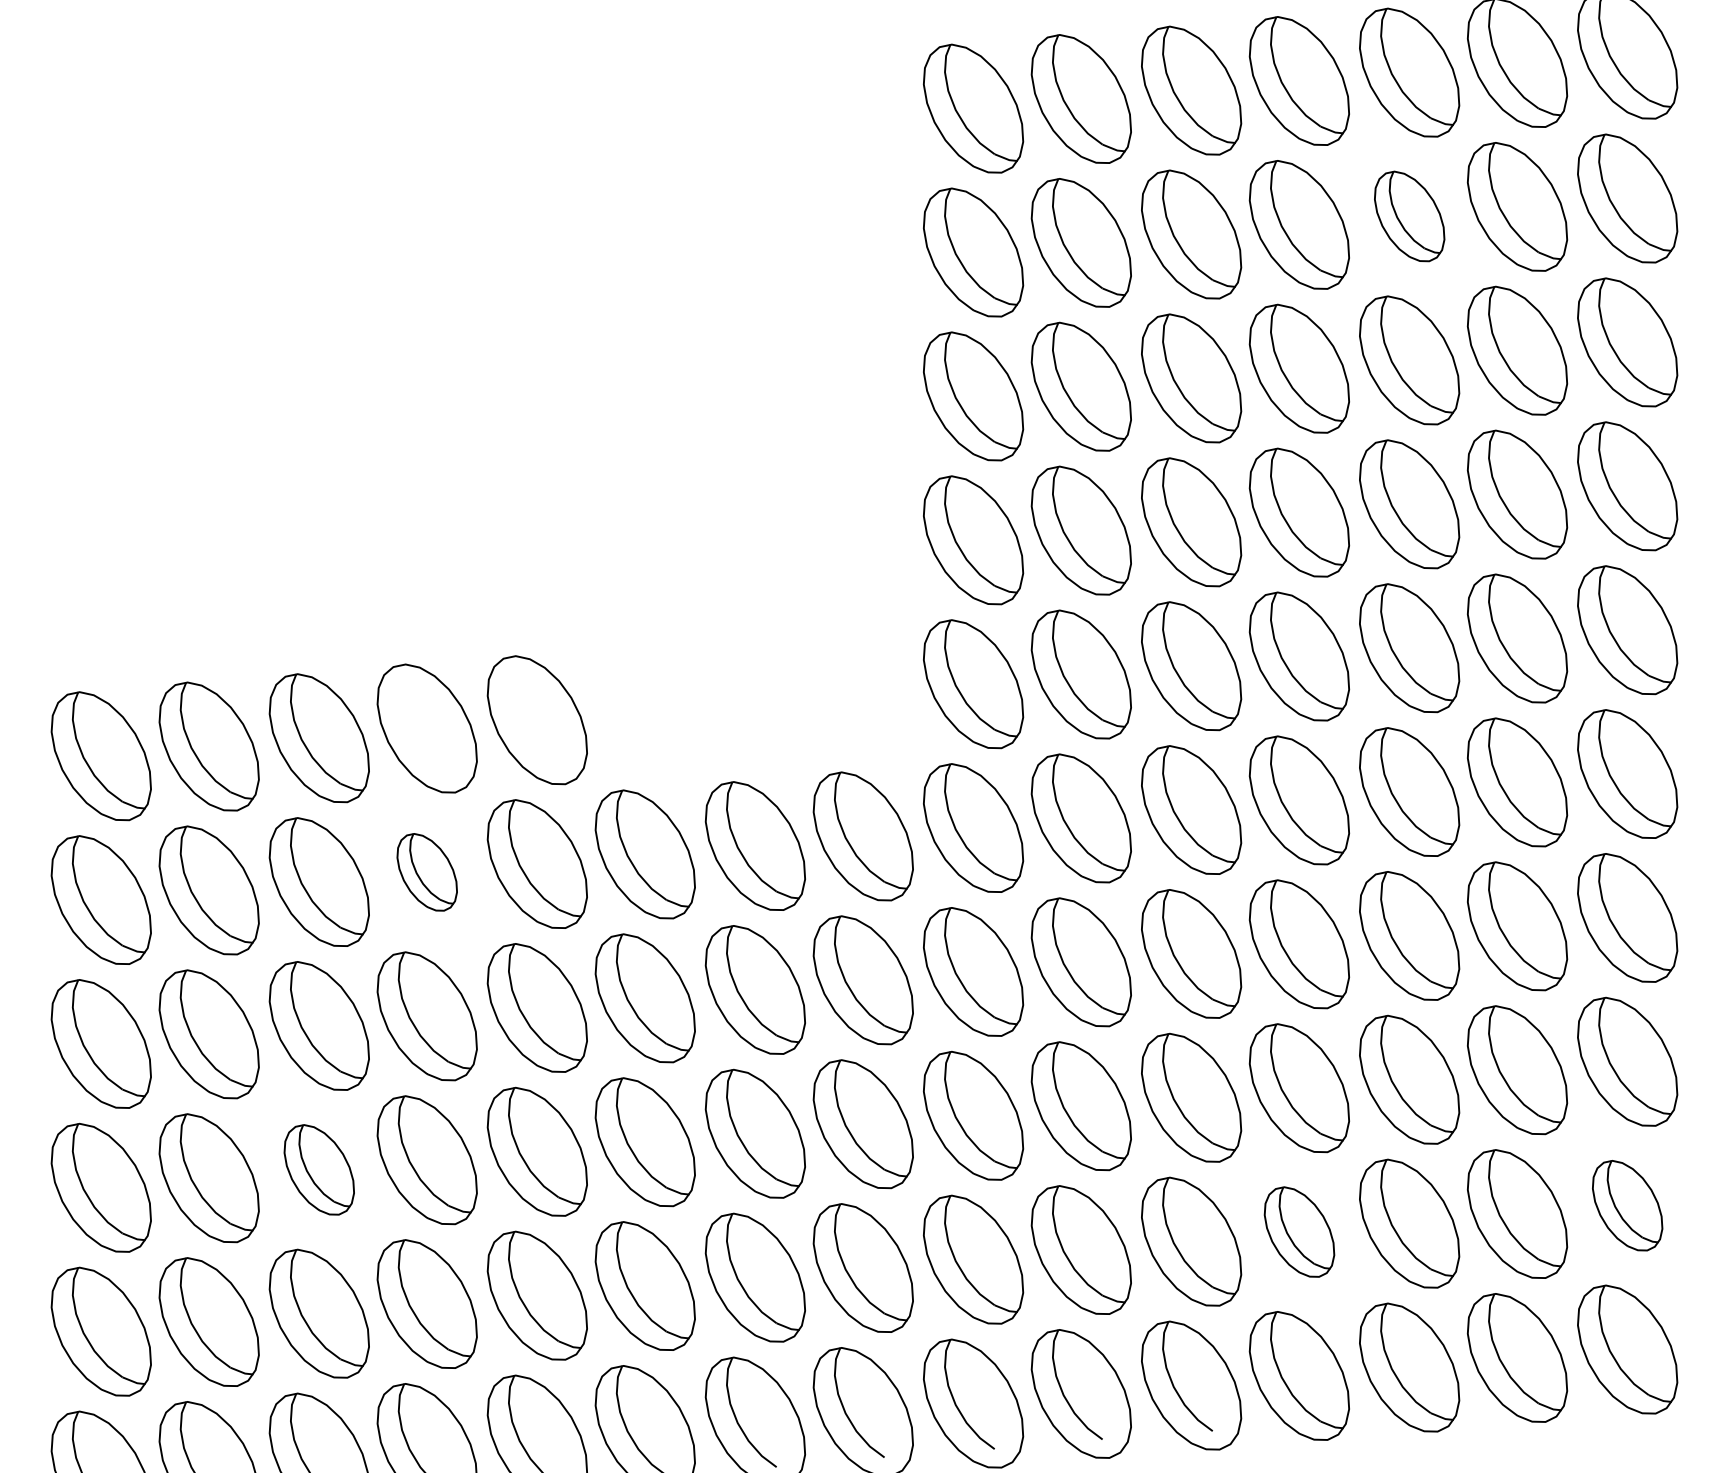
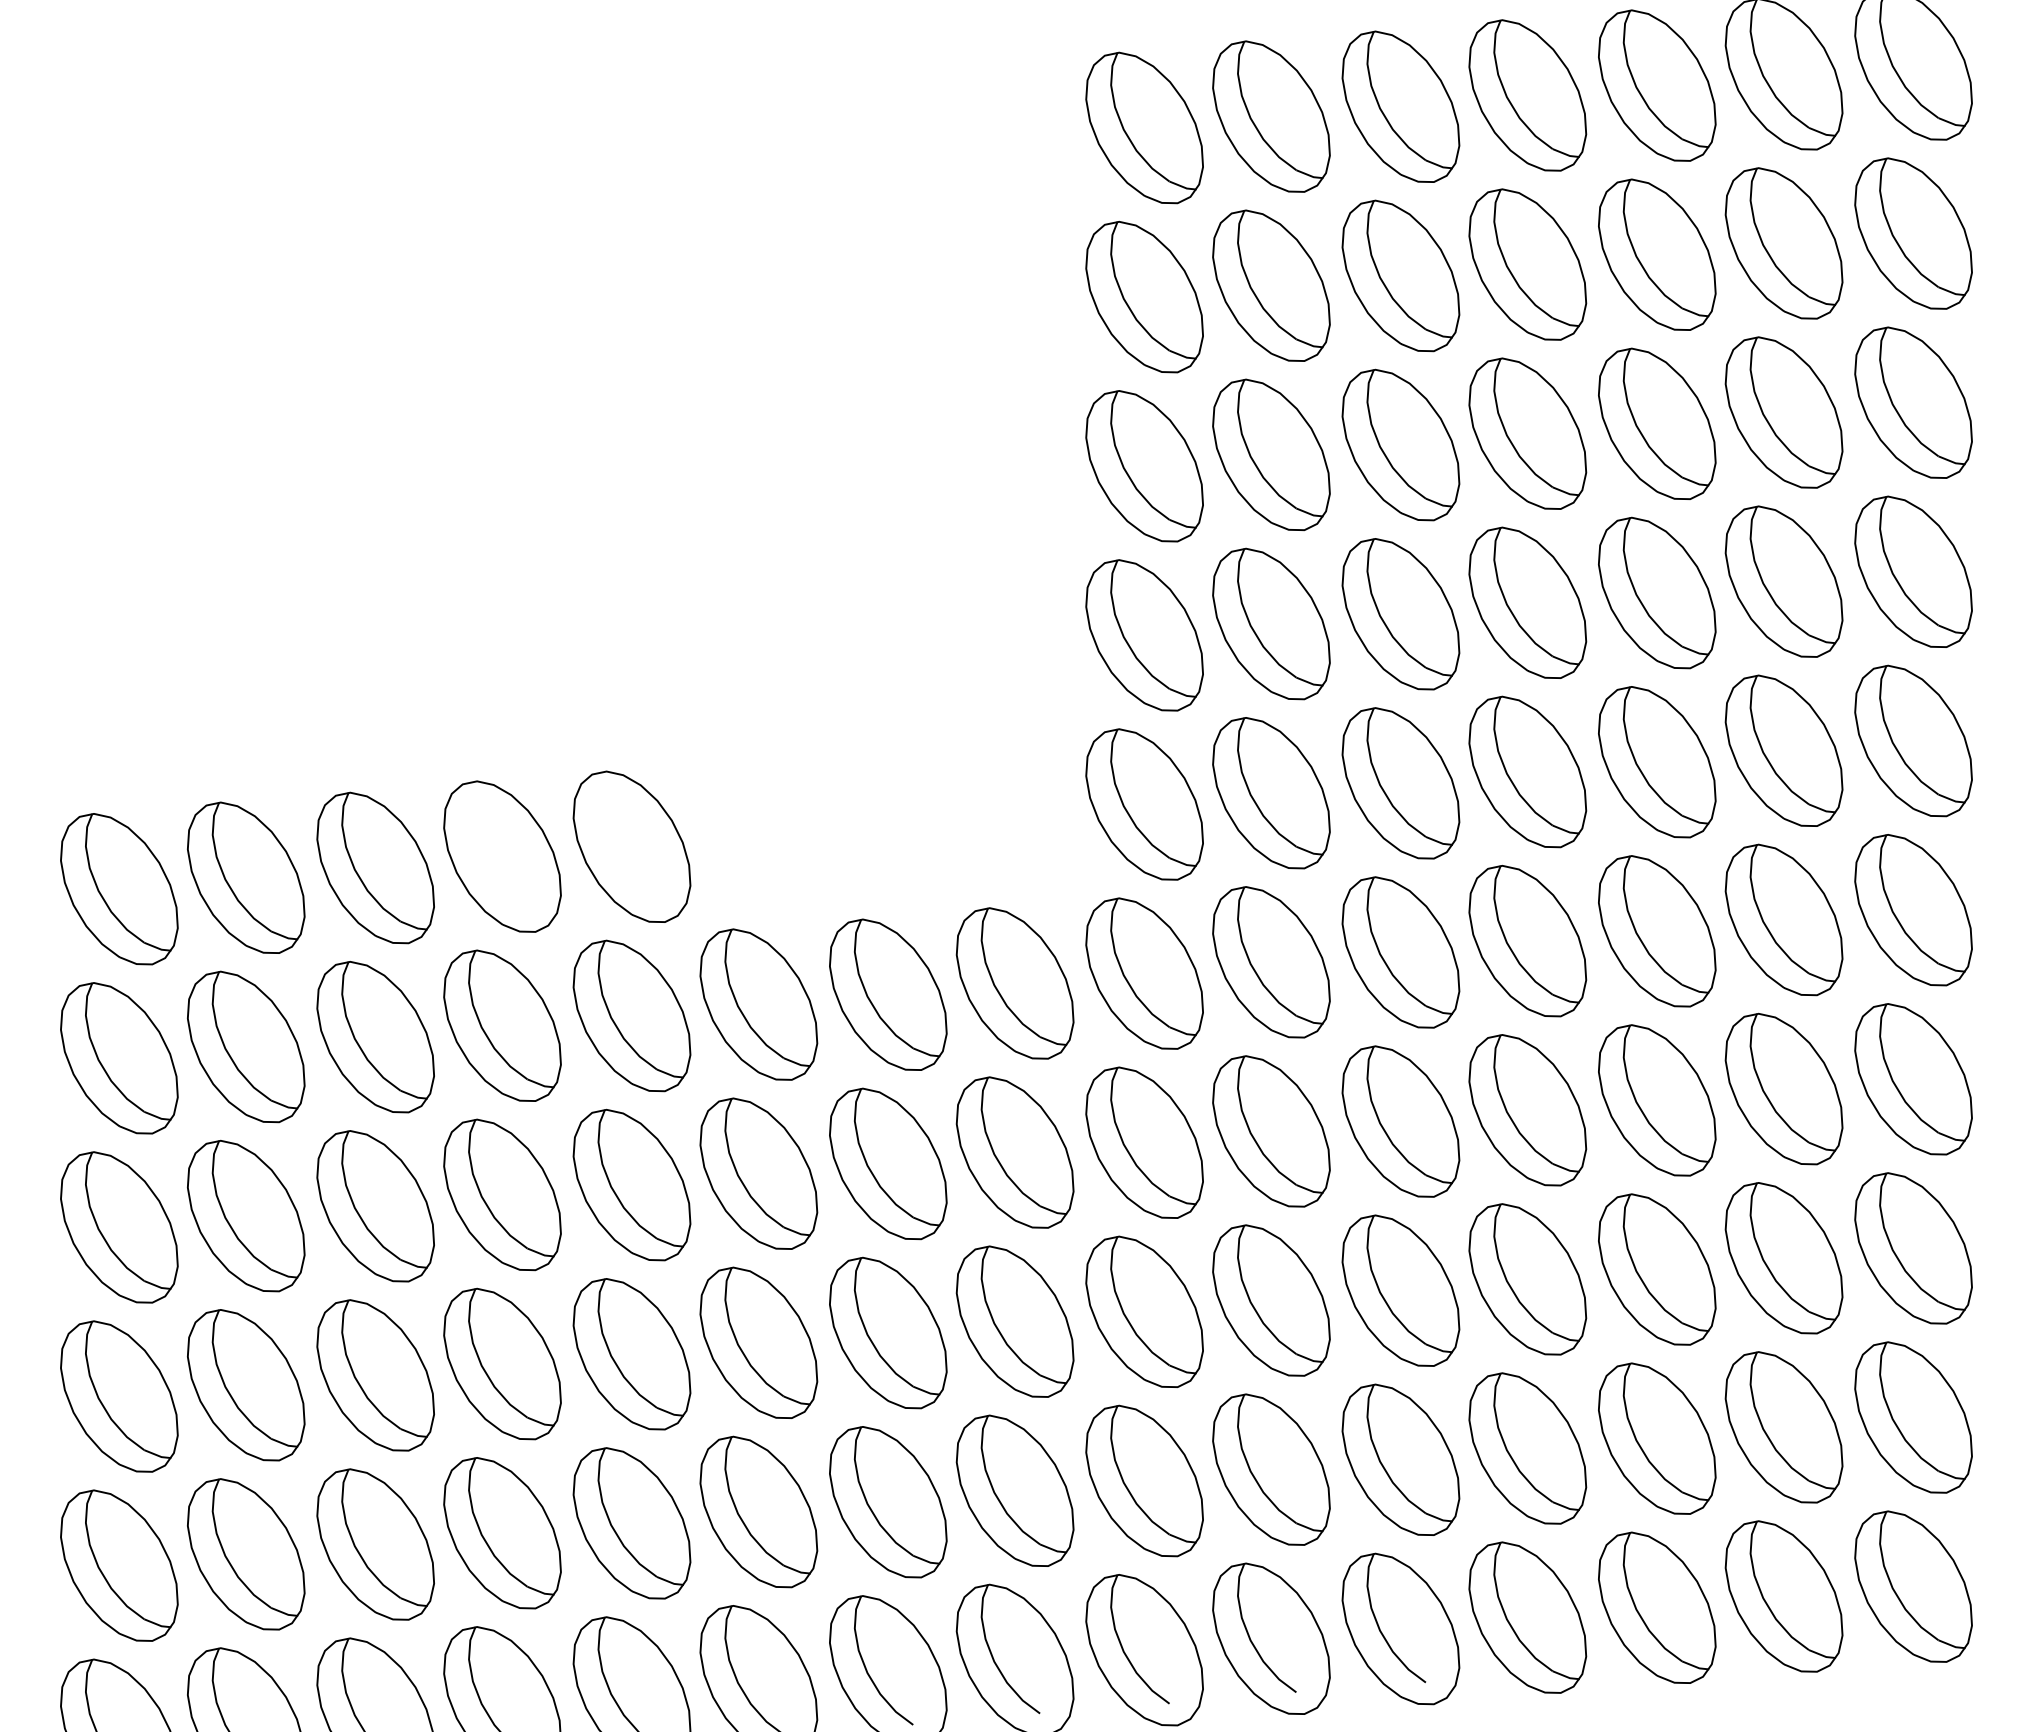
part: (1409, 216) -> (1657, 254), size x1.43
part: (427, 872) -> (502, 1025), size x1.67
part: (319, 1169) -> (375, 1375), size x1.43
part: (1627, 1205) -> (1913, 1417), size x1.43
part: (1299, 1232) -> (1527, 1448), size x1.43

